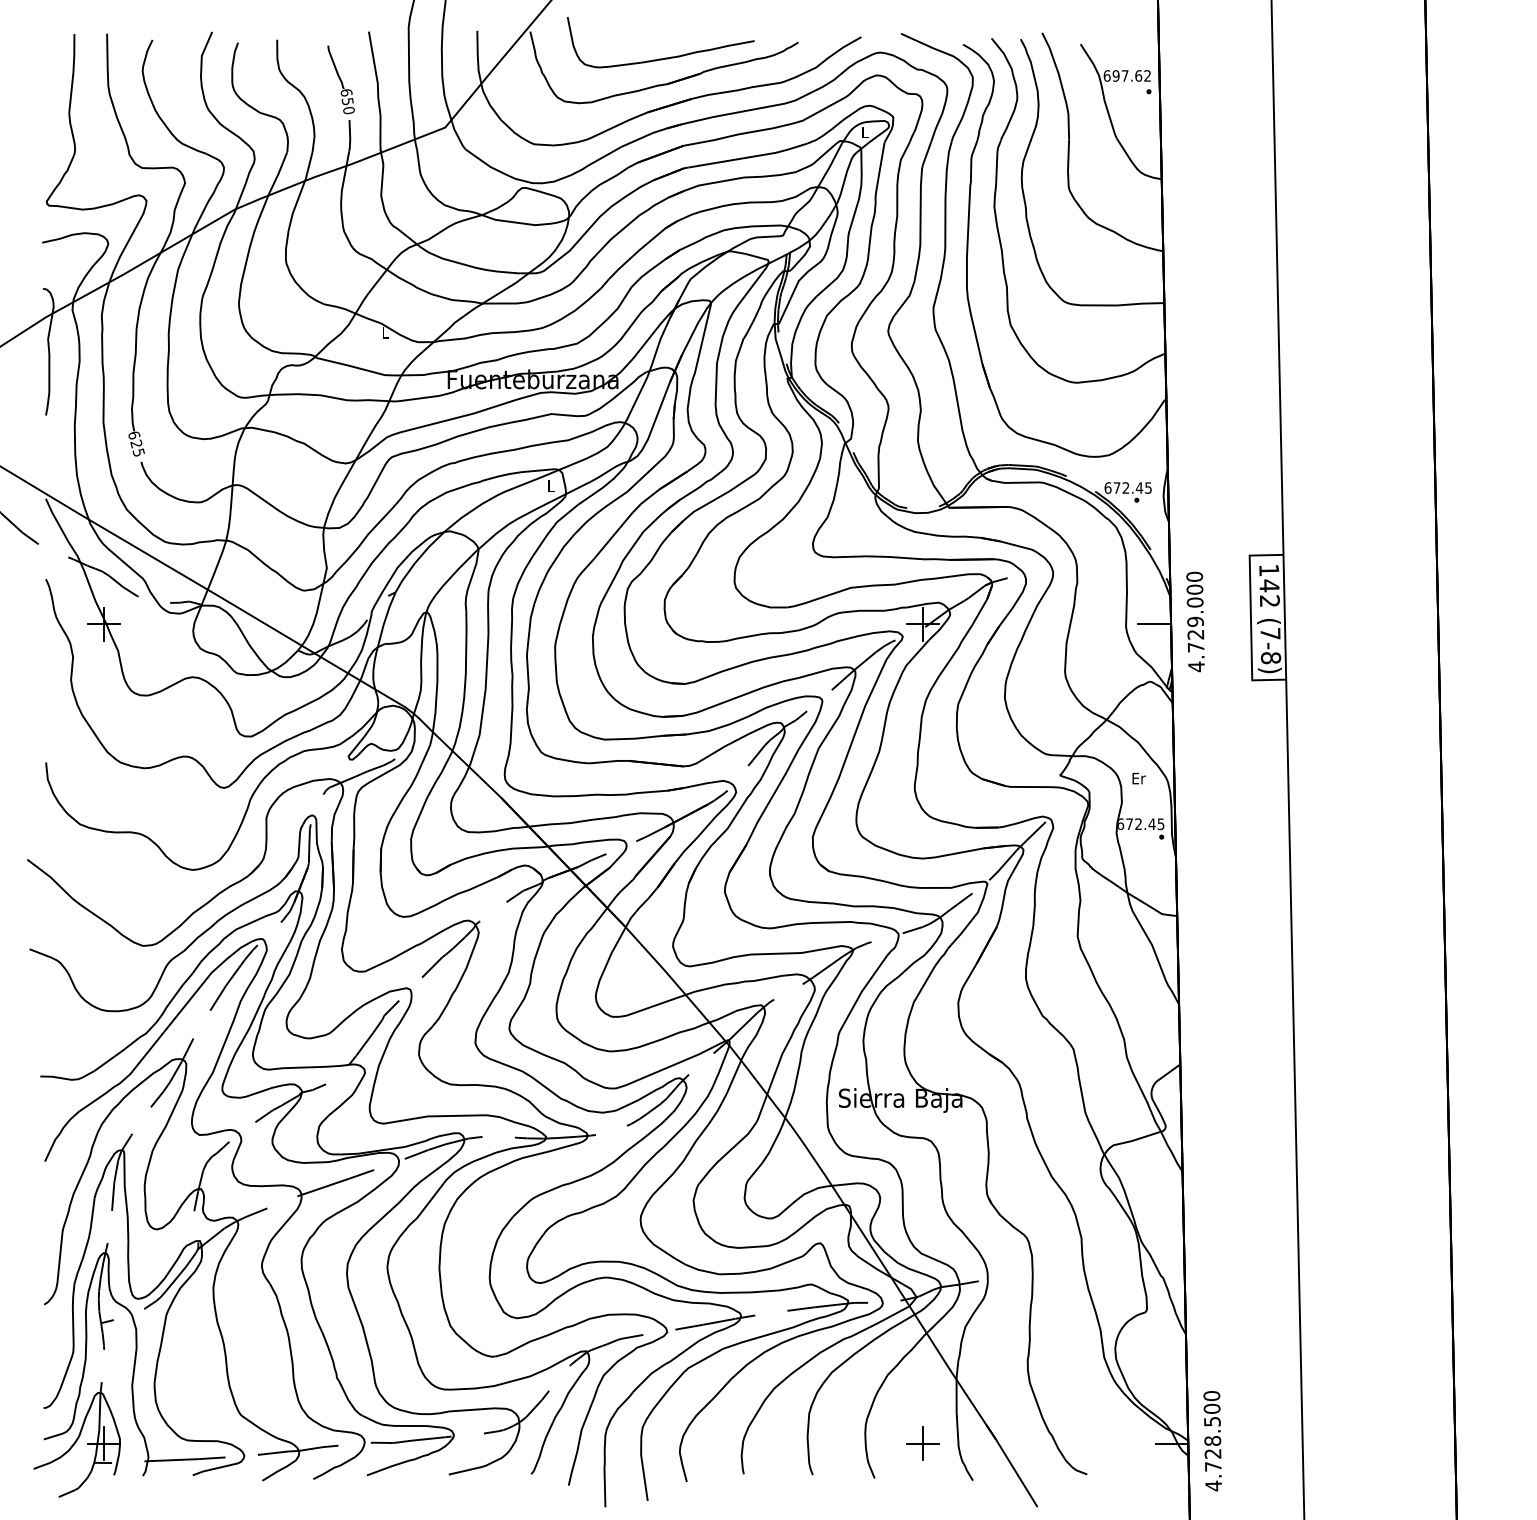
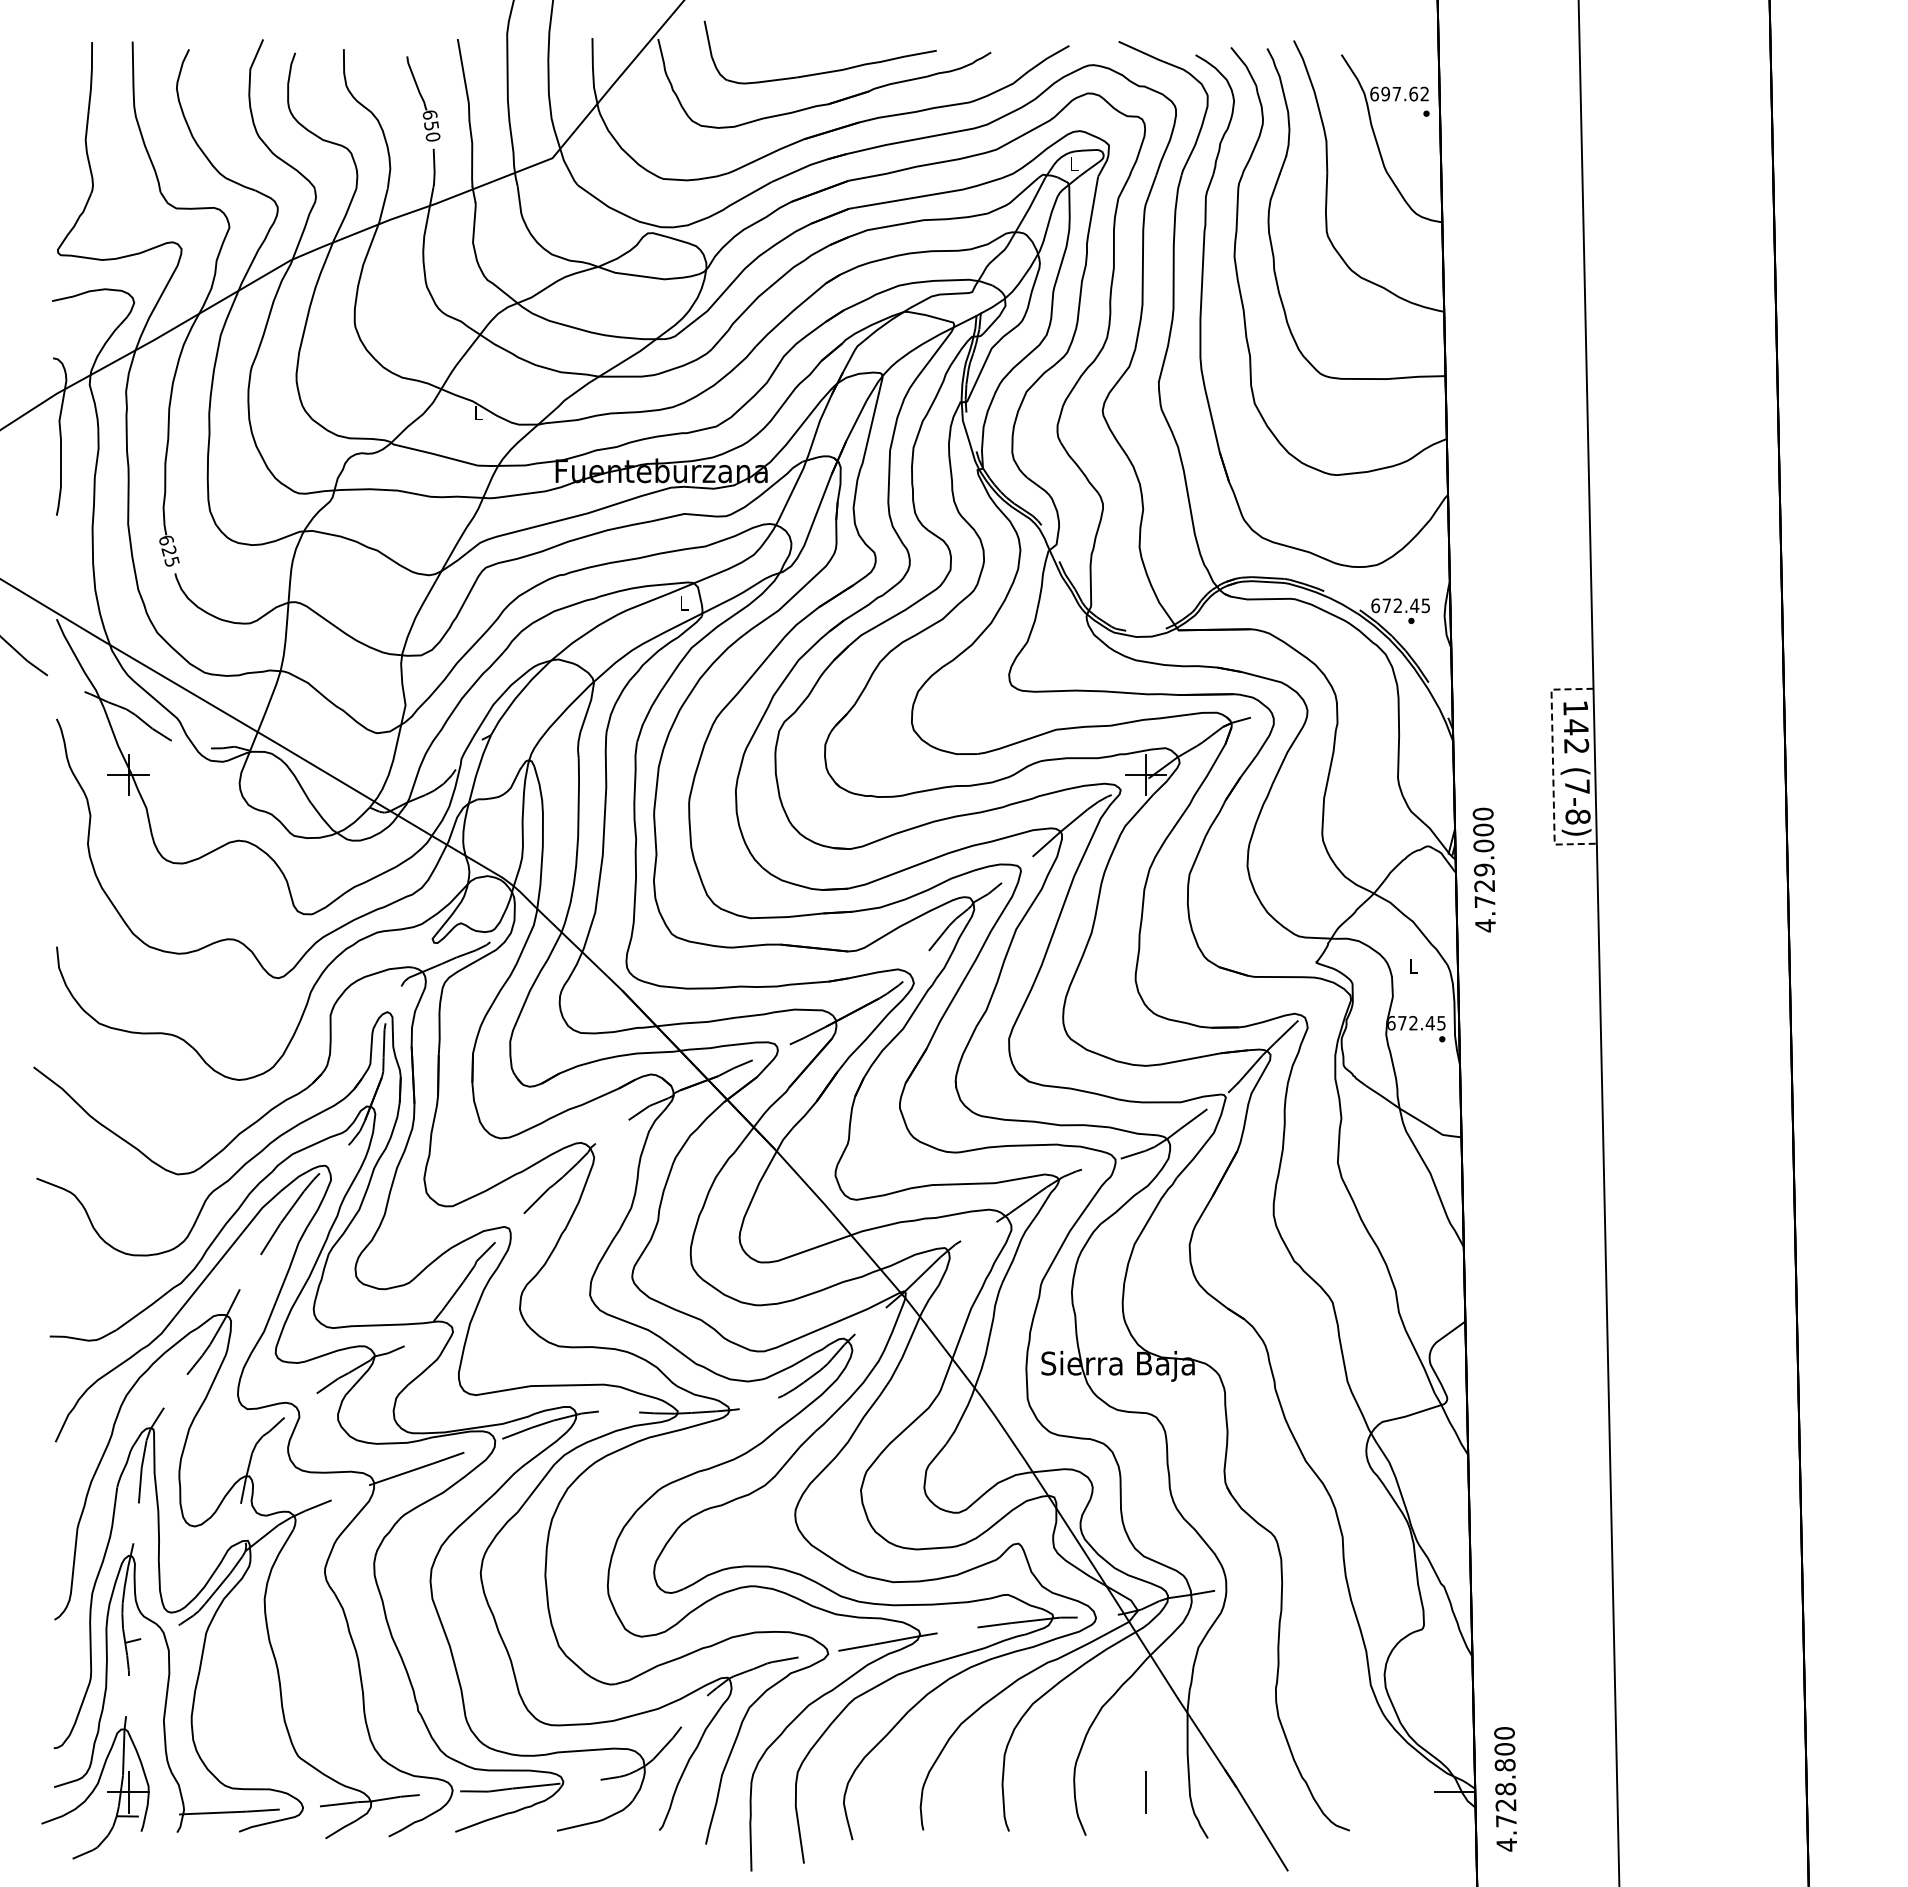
line: (1251, 618) -> (1553, 767), solid -> dashed
text: (1194, 621) -> (1483, 869), moved
line: (1154, 624) -> (1433, 775), removed
text: (1139, 778) -> (1414, 966), Er -> L
text: (1211, 1421) -> (1504, 1765), 4.728.500 -> 4.728.800
line: (922, 1443) -> (1145, 1792), removed

